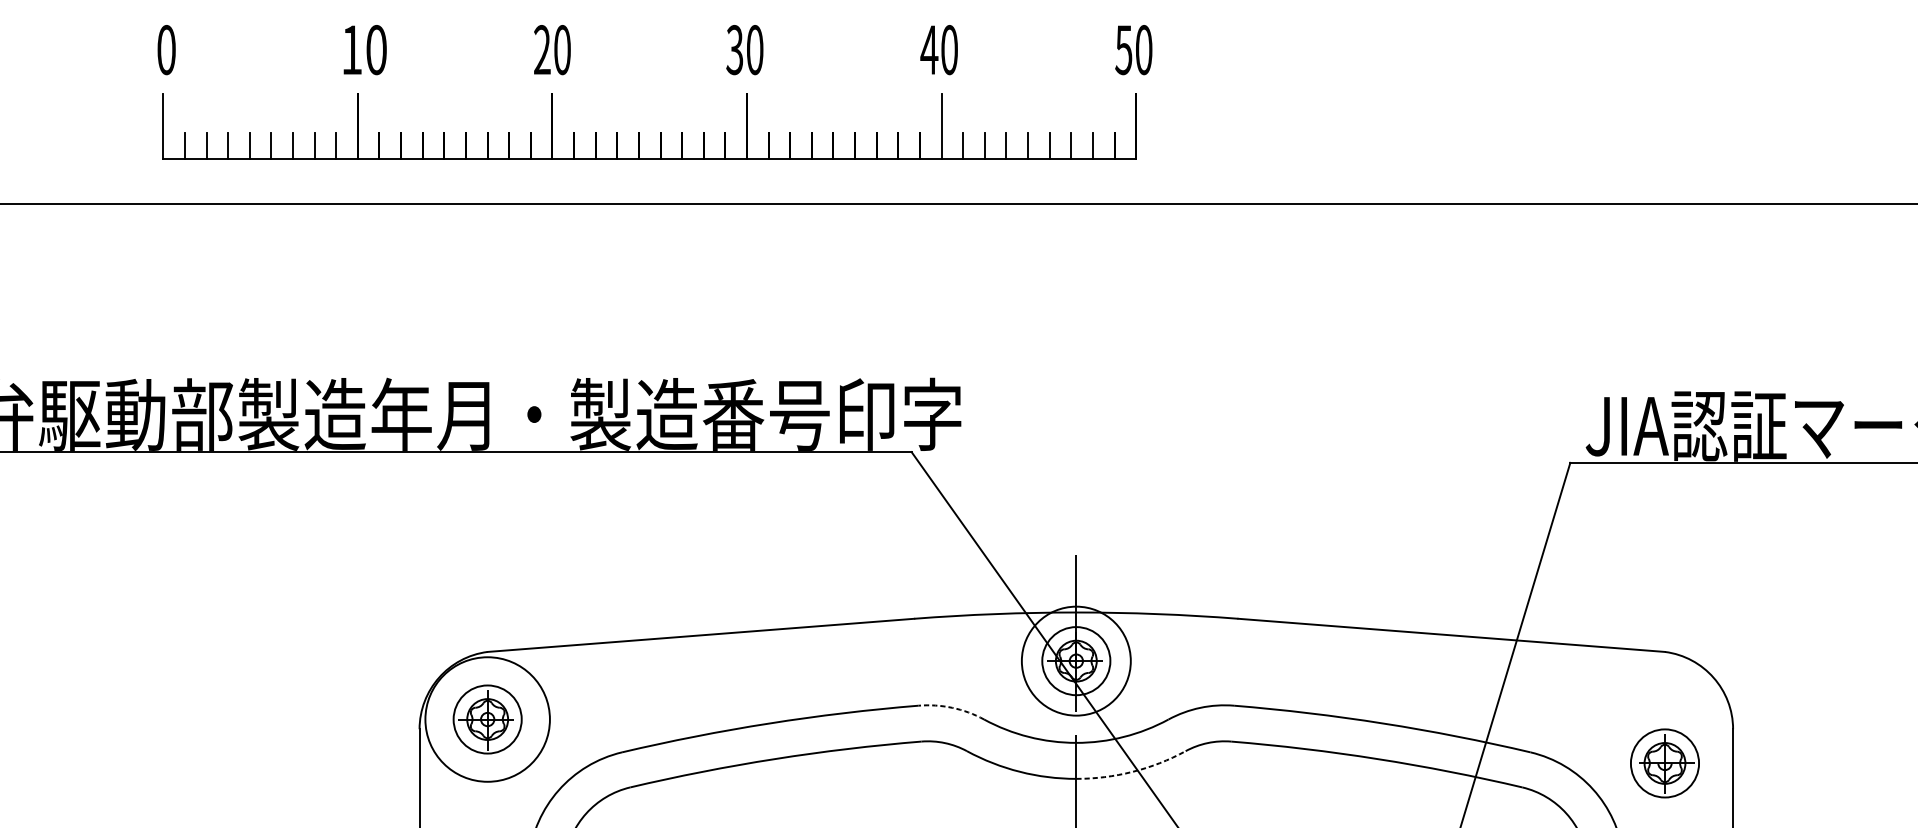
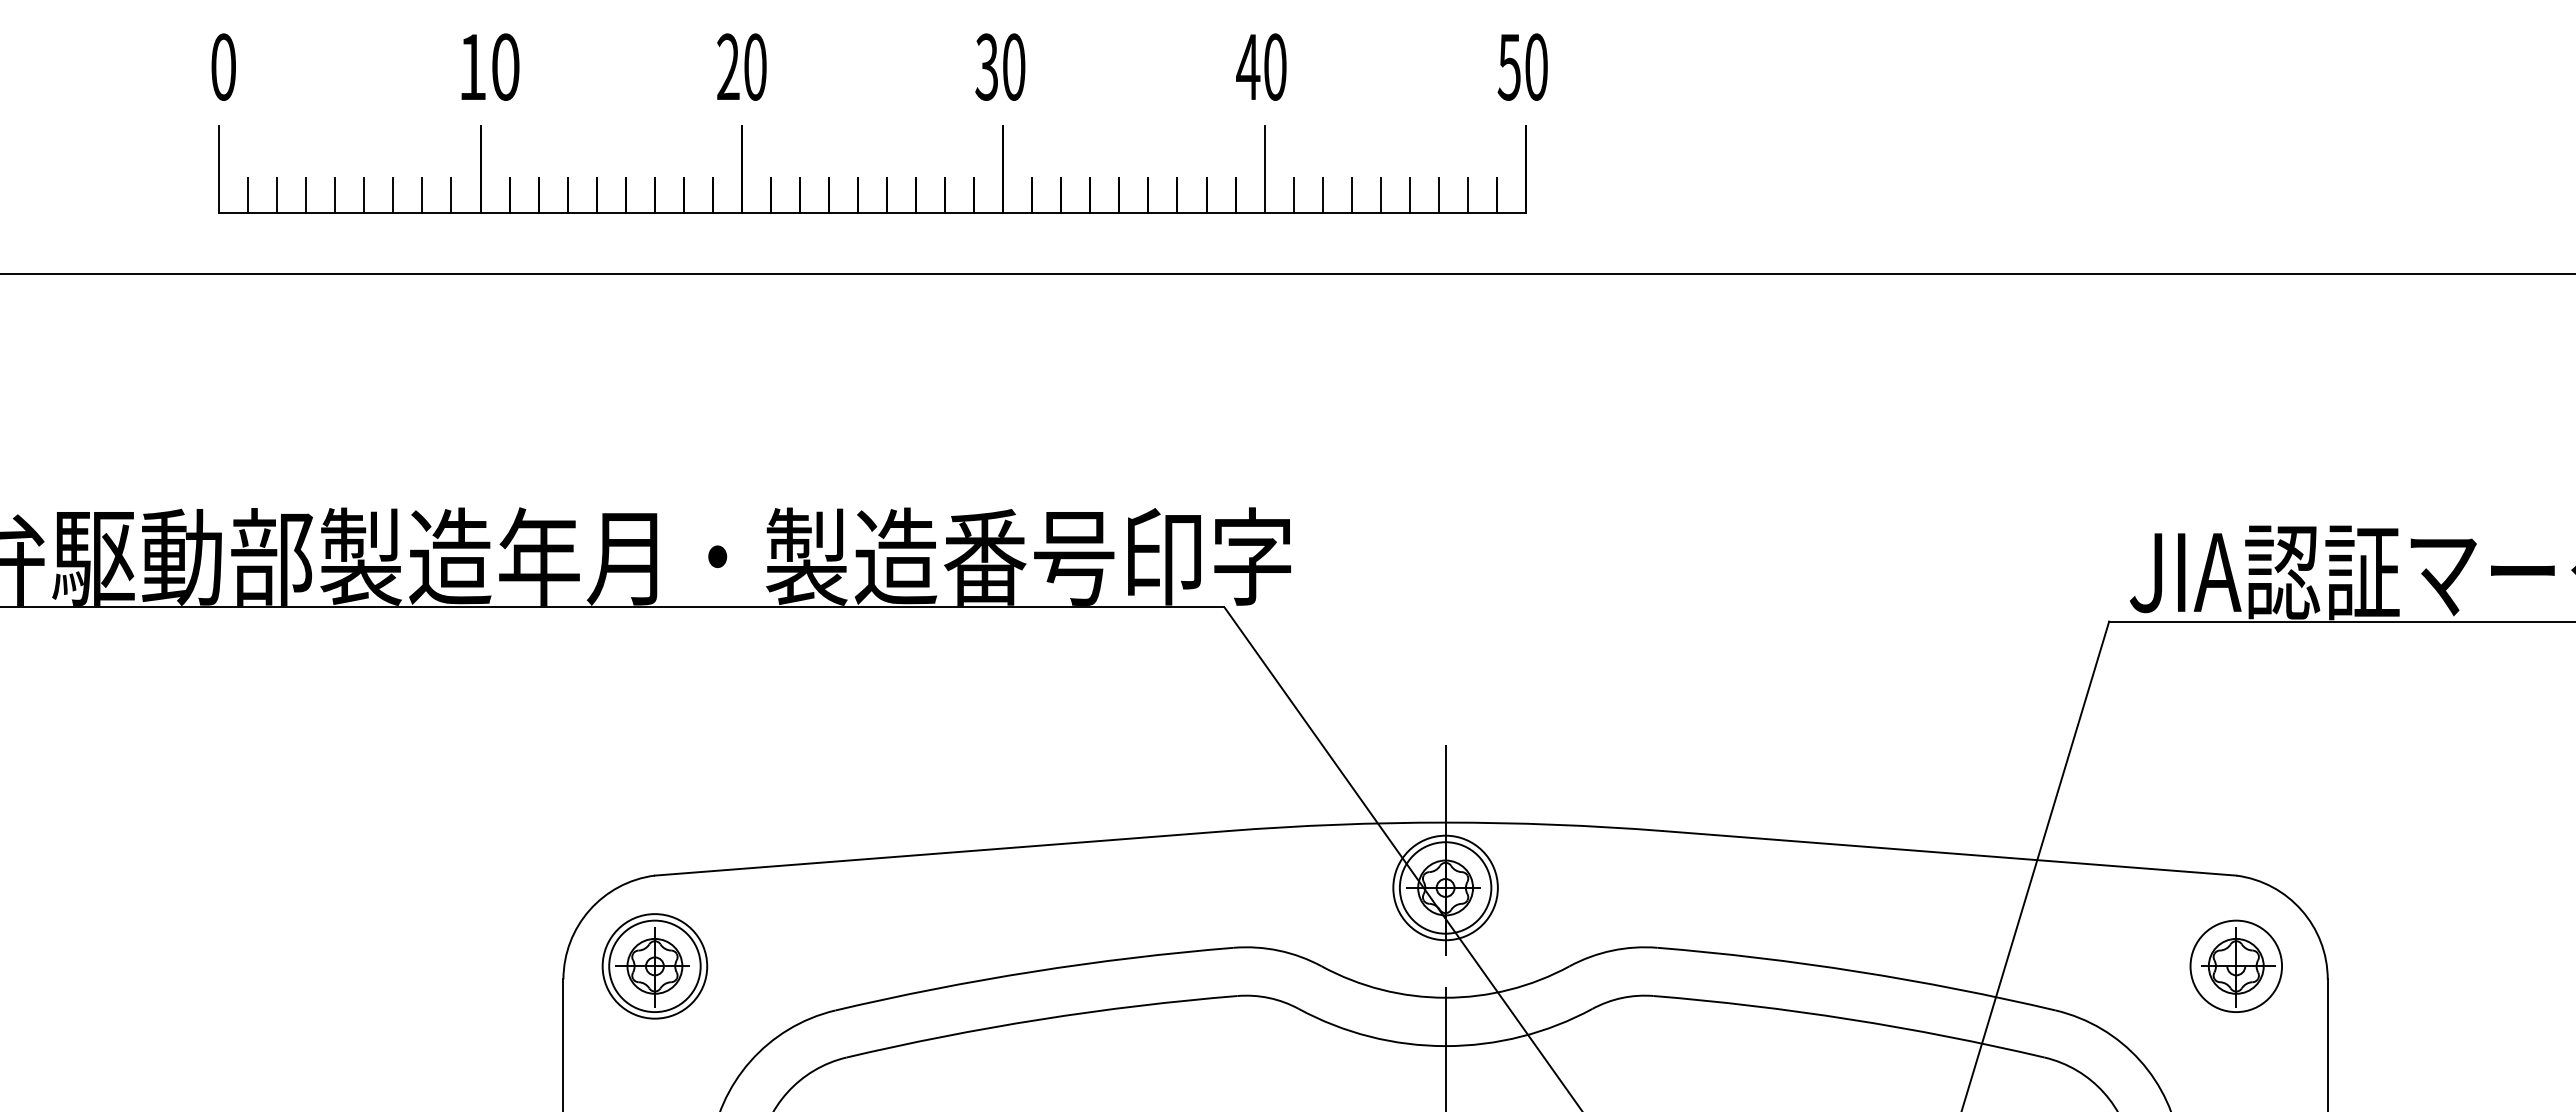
circle: (1076, 660) -> (1445, 887), size x0.71
arc: (952, 707) -> (1279, 950), dashed -> solid
circle: (487, 719) -> (654, 966), size x0.62
part: (1664, 762) -> (2235, 965), moved
arc: (1132, 771) -> (1521, 1036), dashed -> solid

